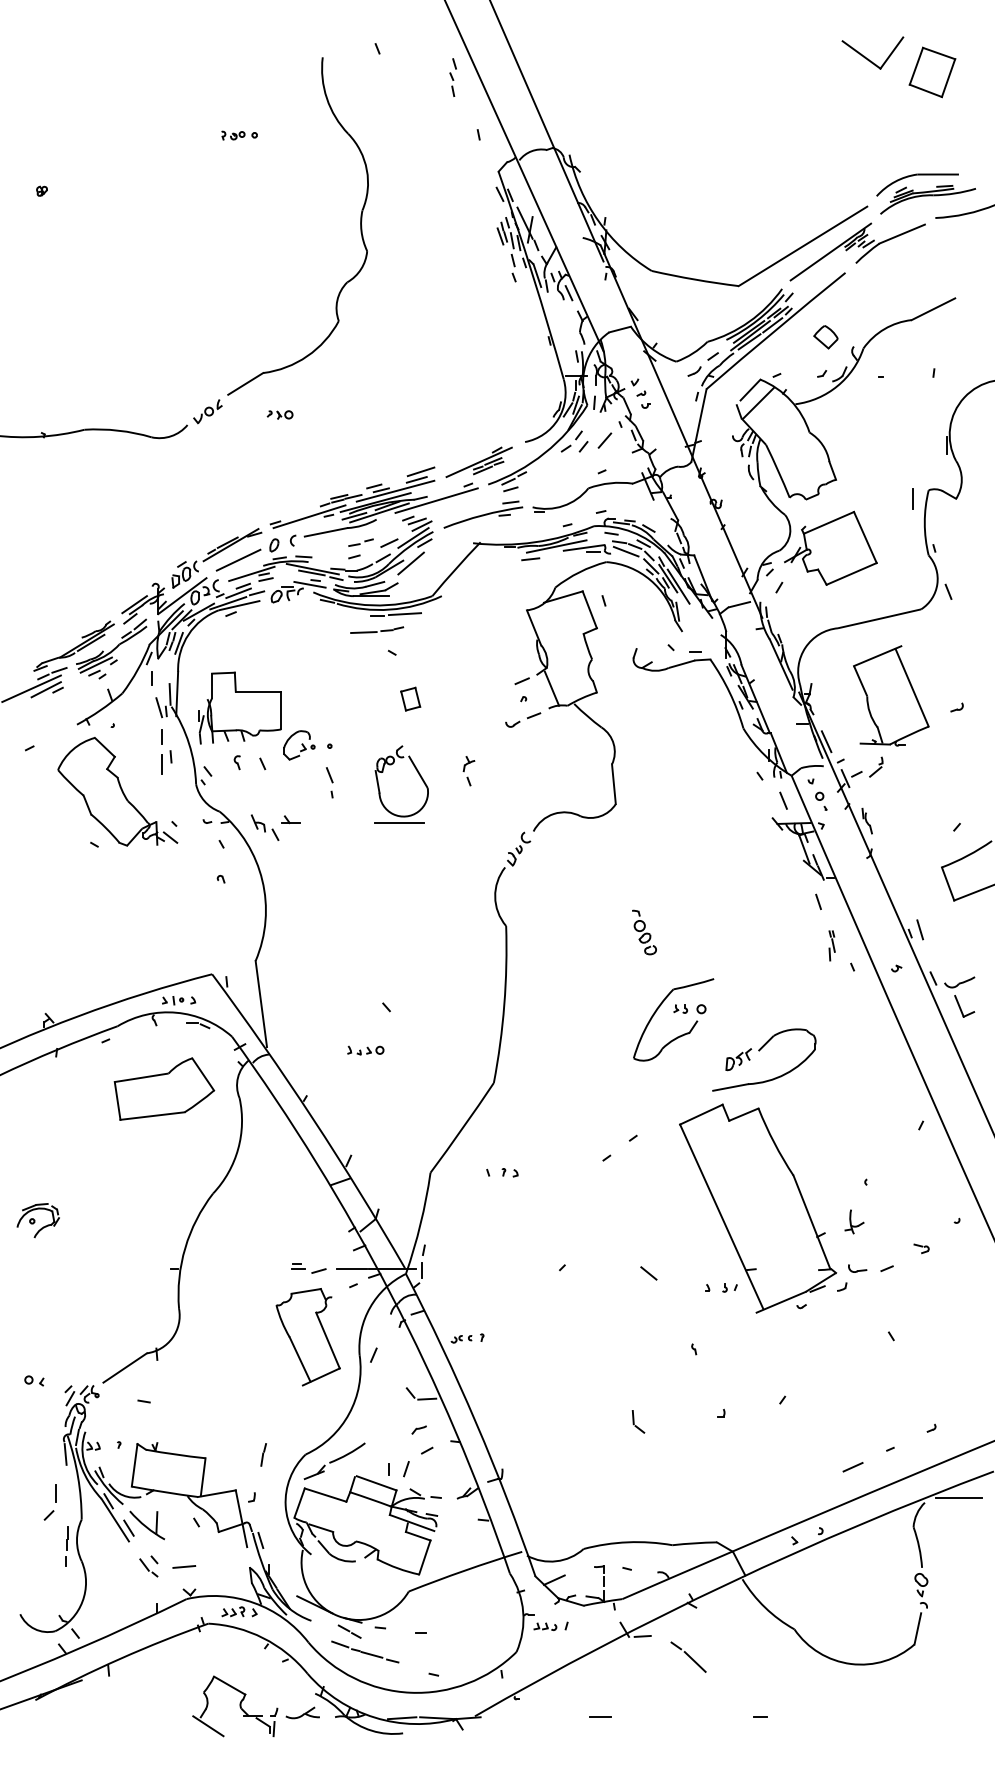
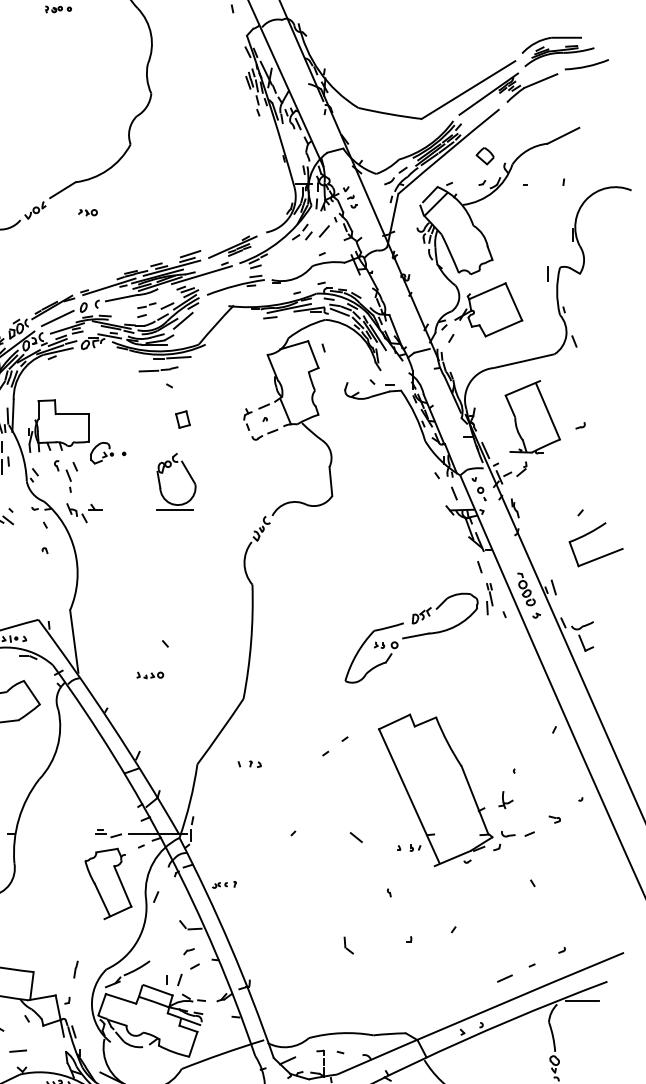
part: (468, 771) -> (247, 419), moved
part: (329, 782) -> (68, 480), moved
part: (644, 932) -> (526, 589), moved
part: (831, 945) -> (489, 598), size x1.43
part: (759, 1051) -> (436, 609), moved

